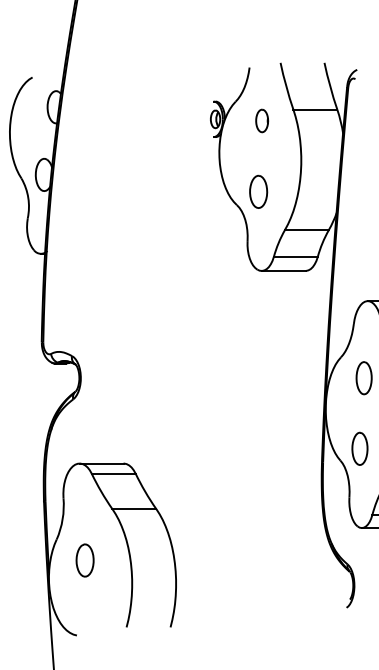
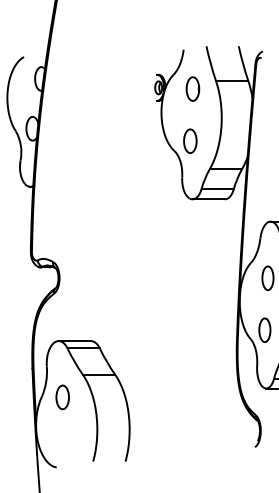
part: (261, 120) -> (192, 88), size x1.43
part: (84, 560) -> (62, 397), moved

